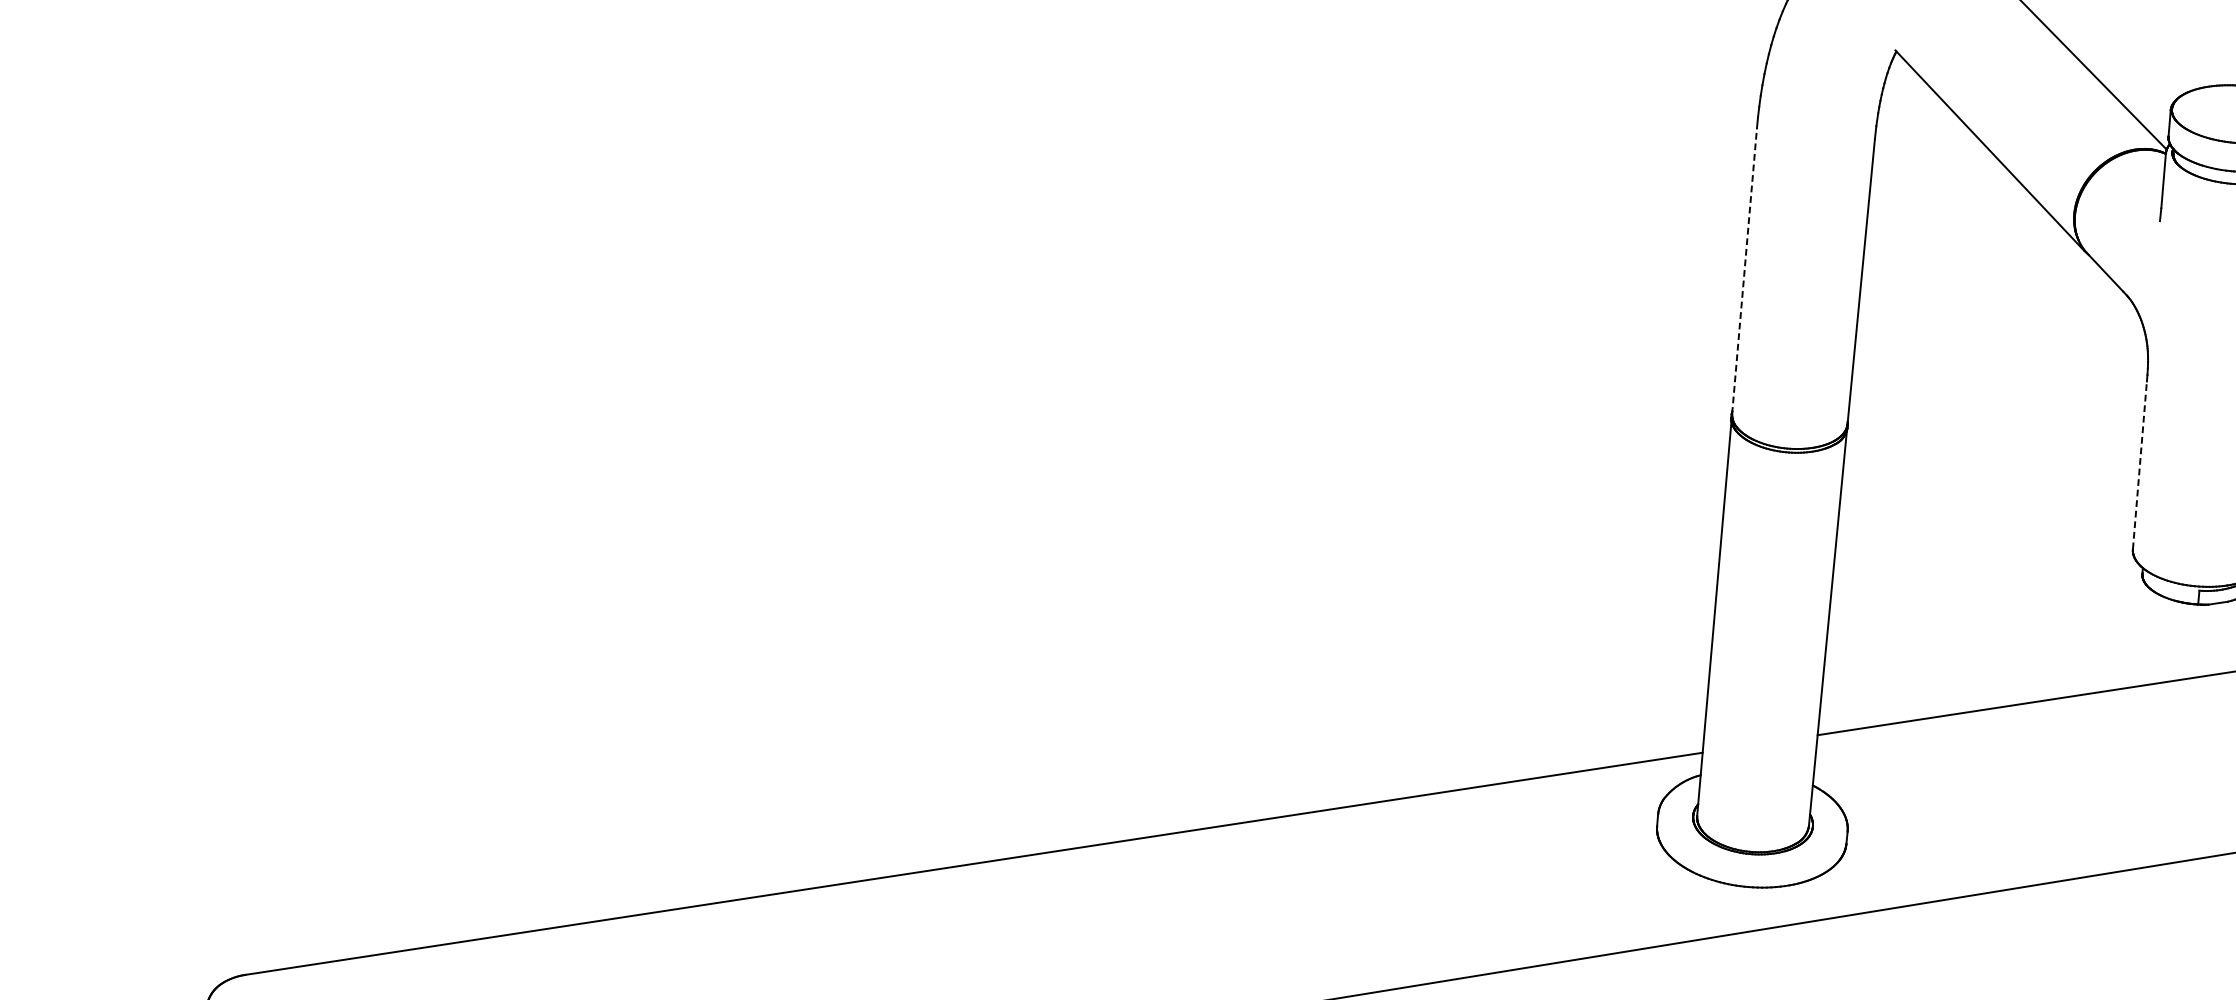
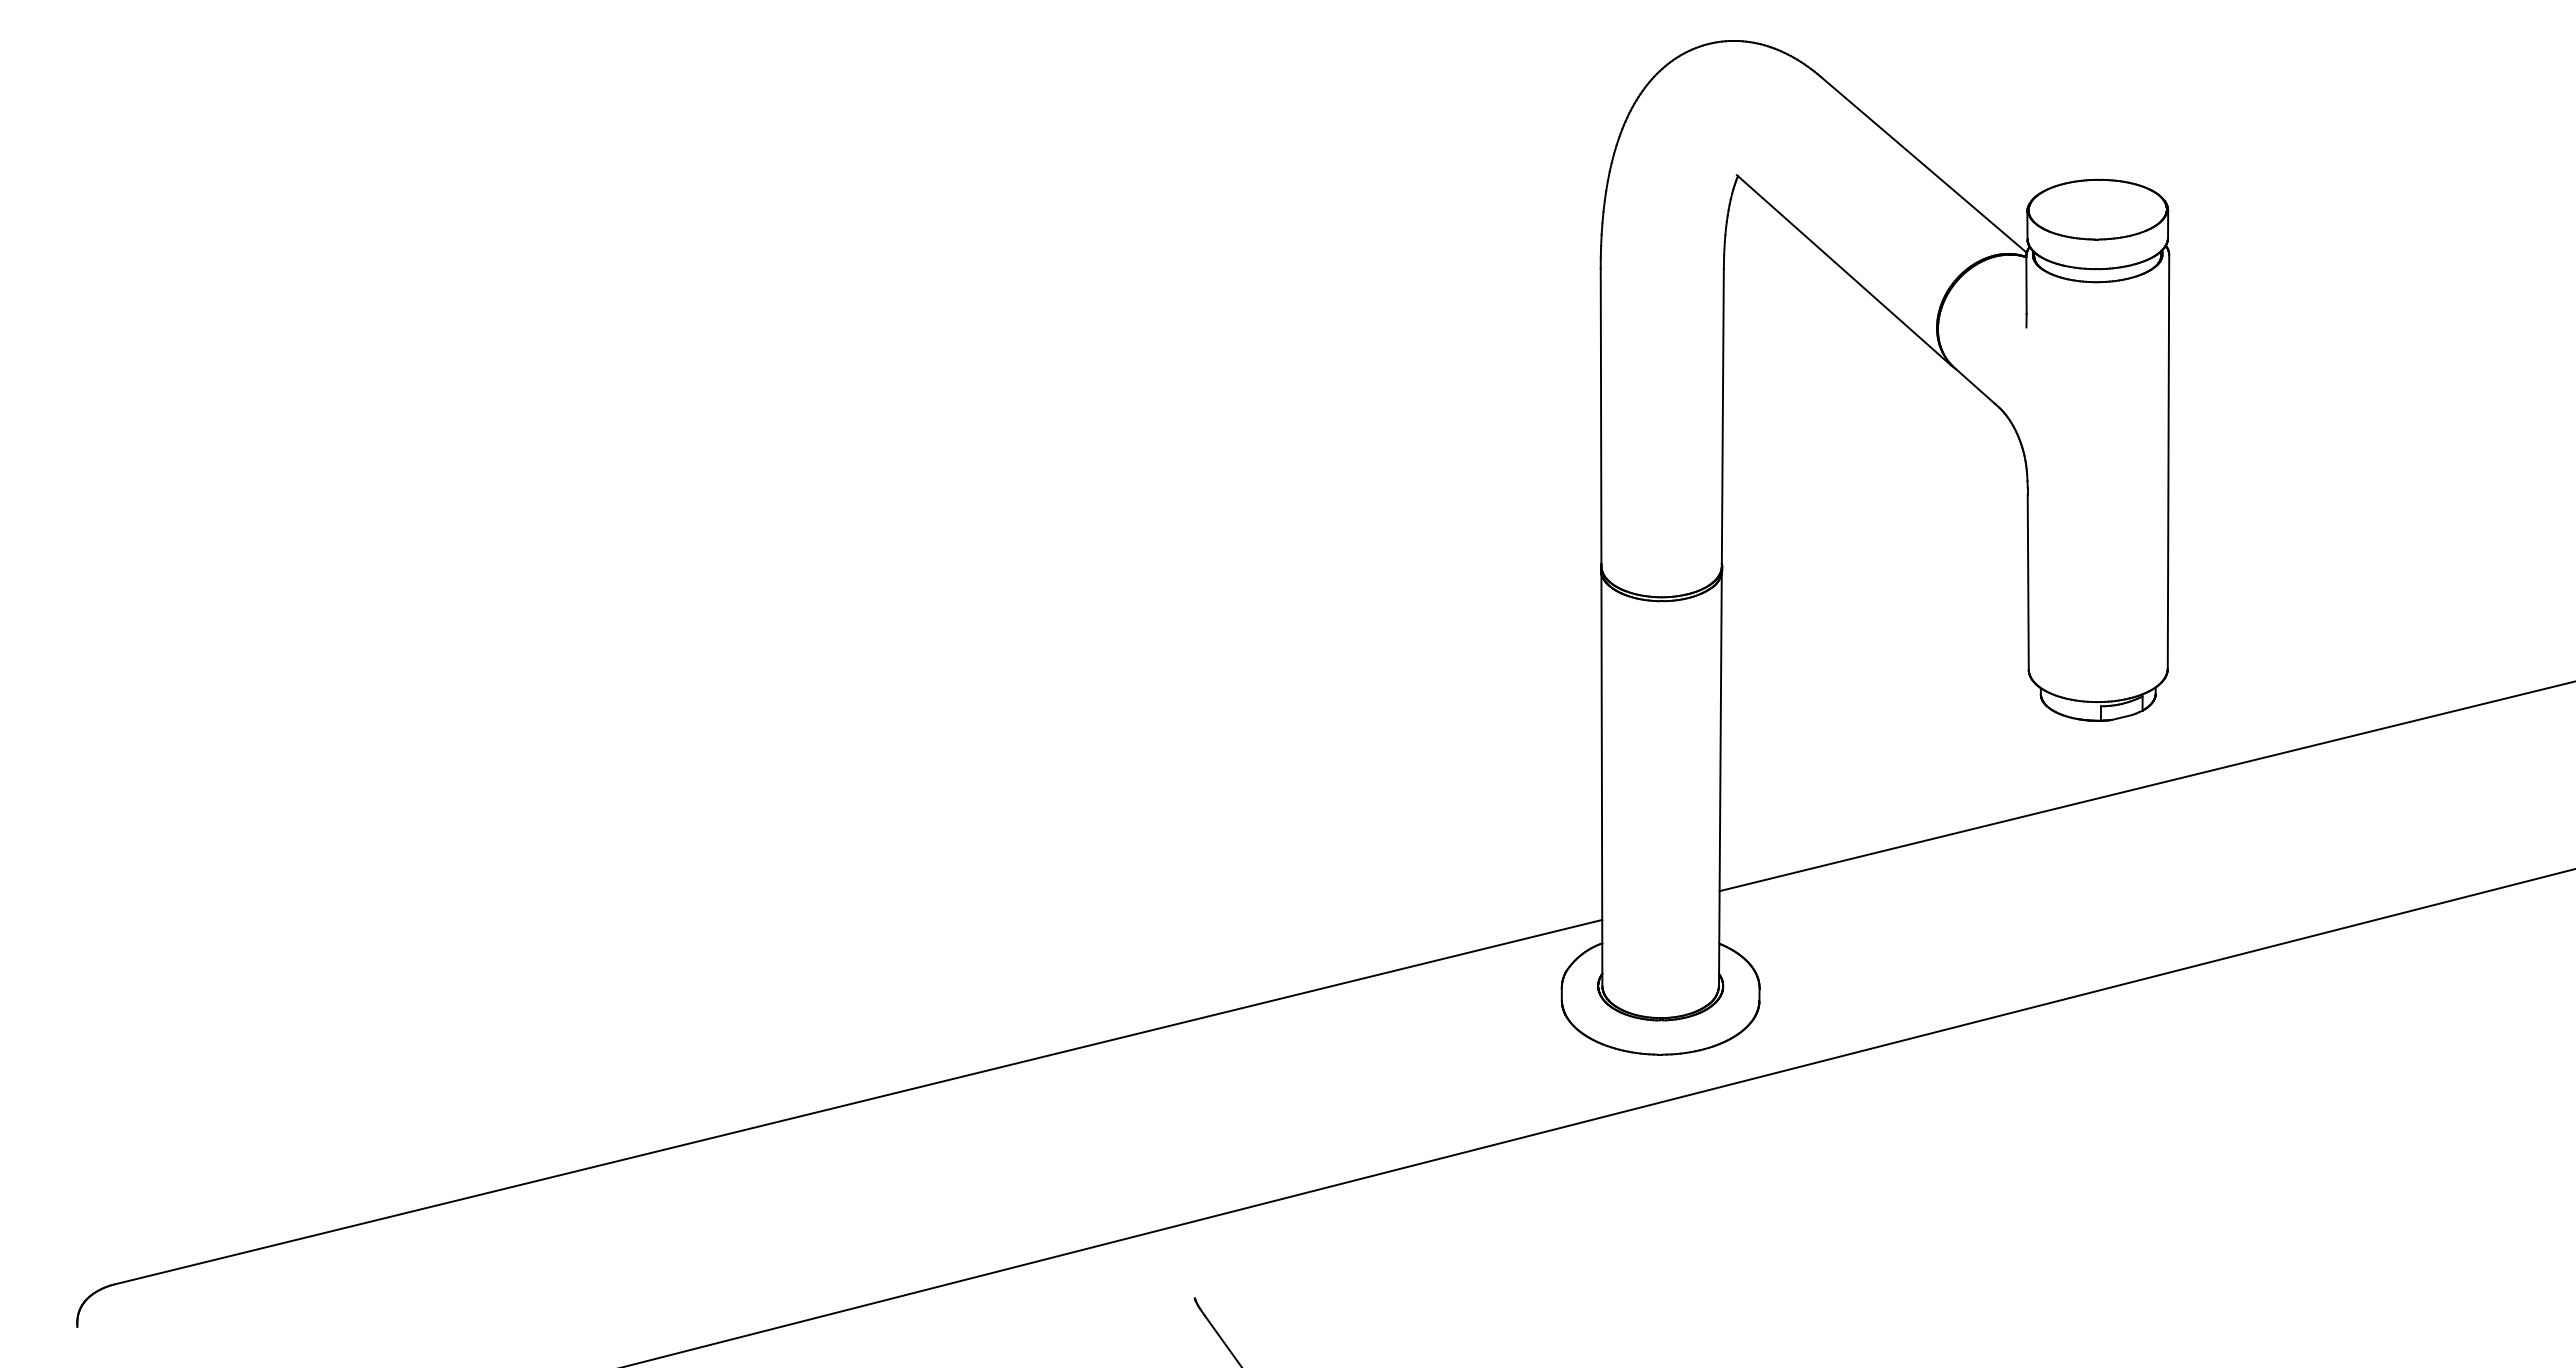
line: (1744, 271) -> (1601, 417), dashed -> solid
line: (2140, 464) -> (2028, 581), dashed -> solid

